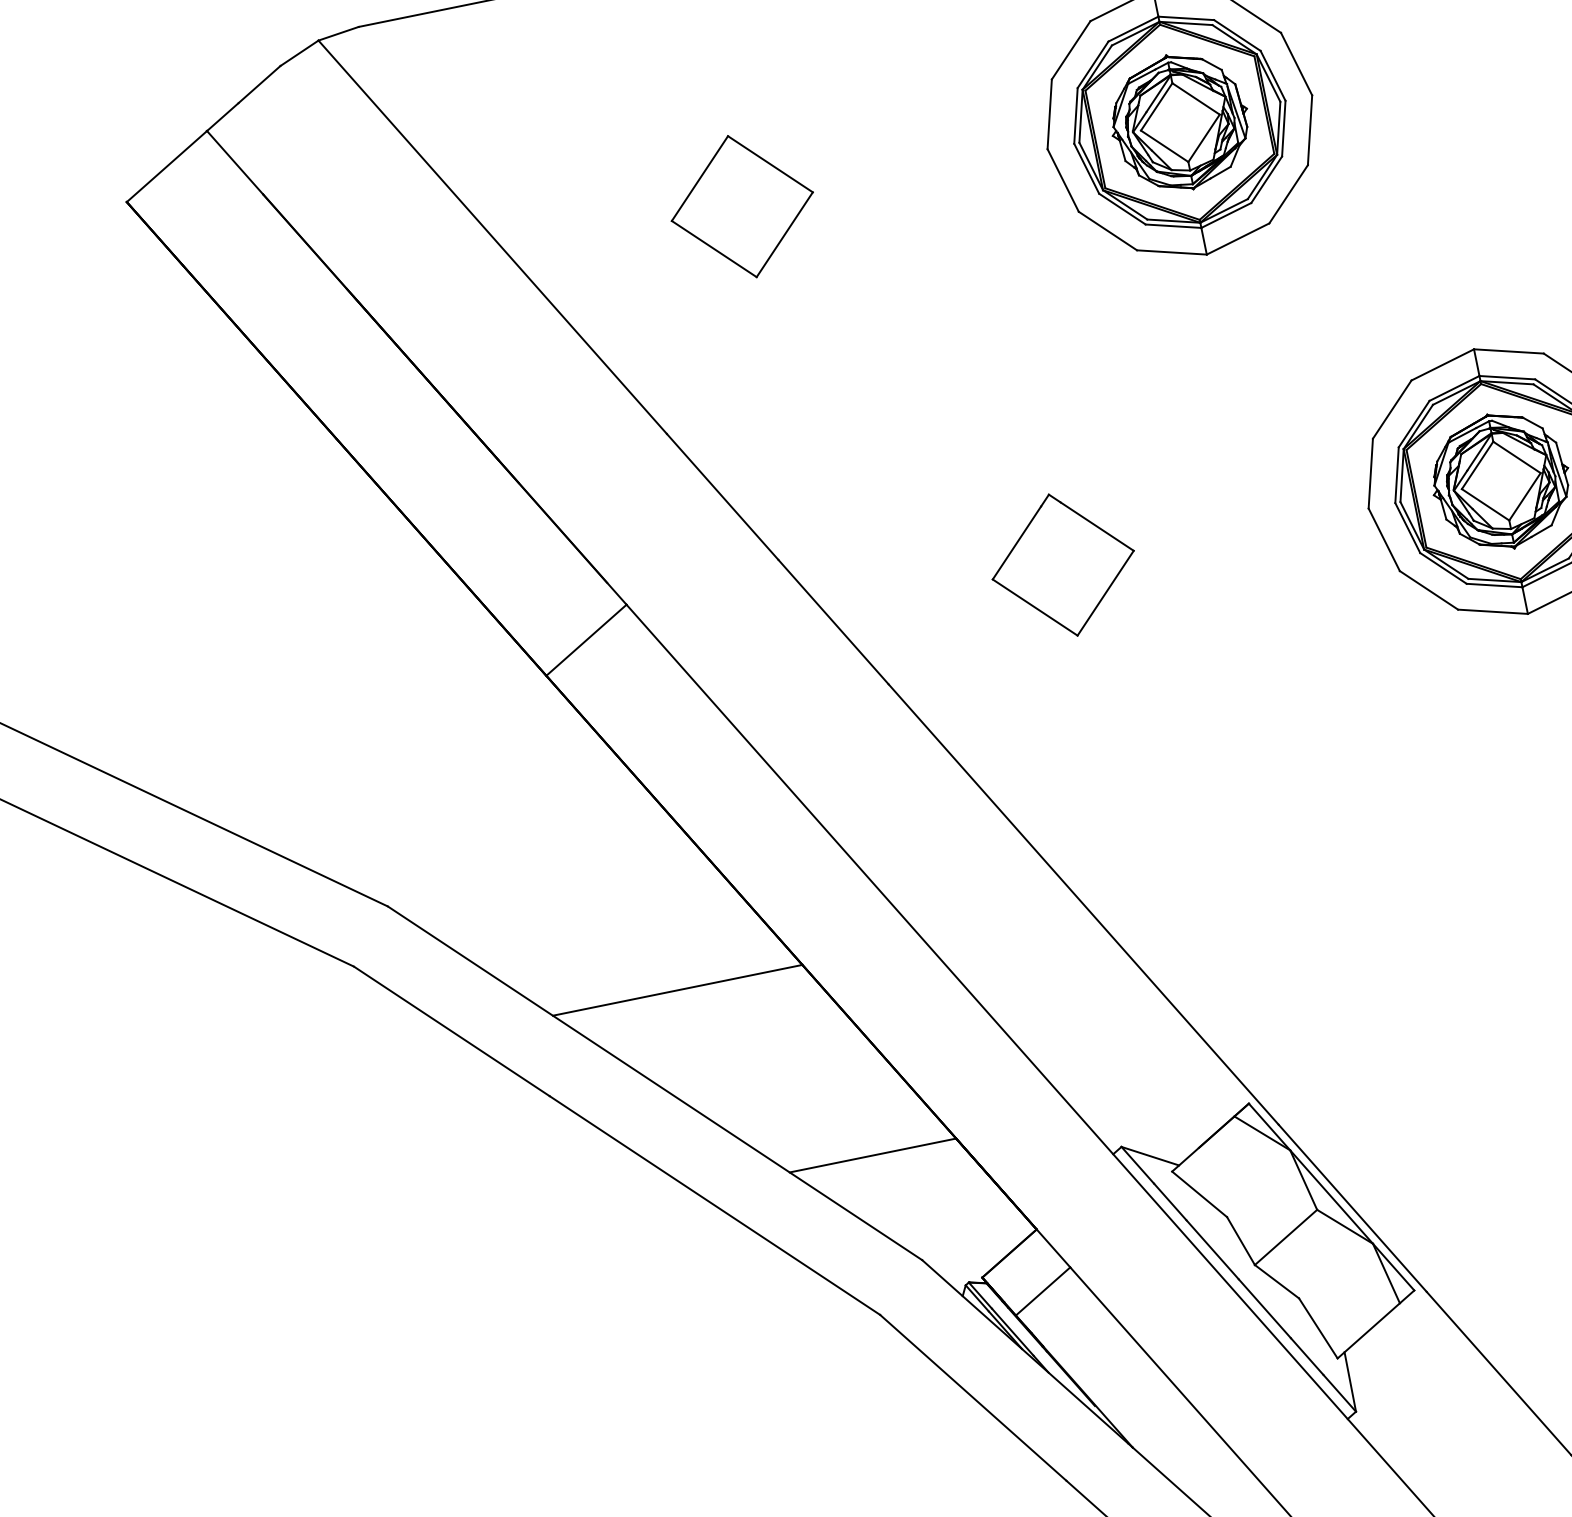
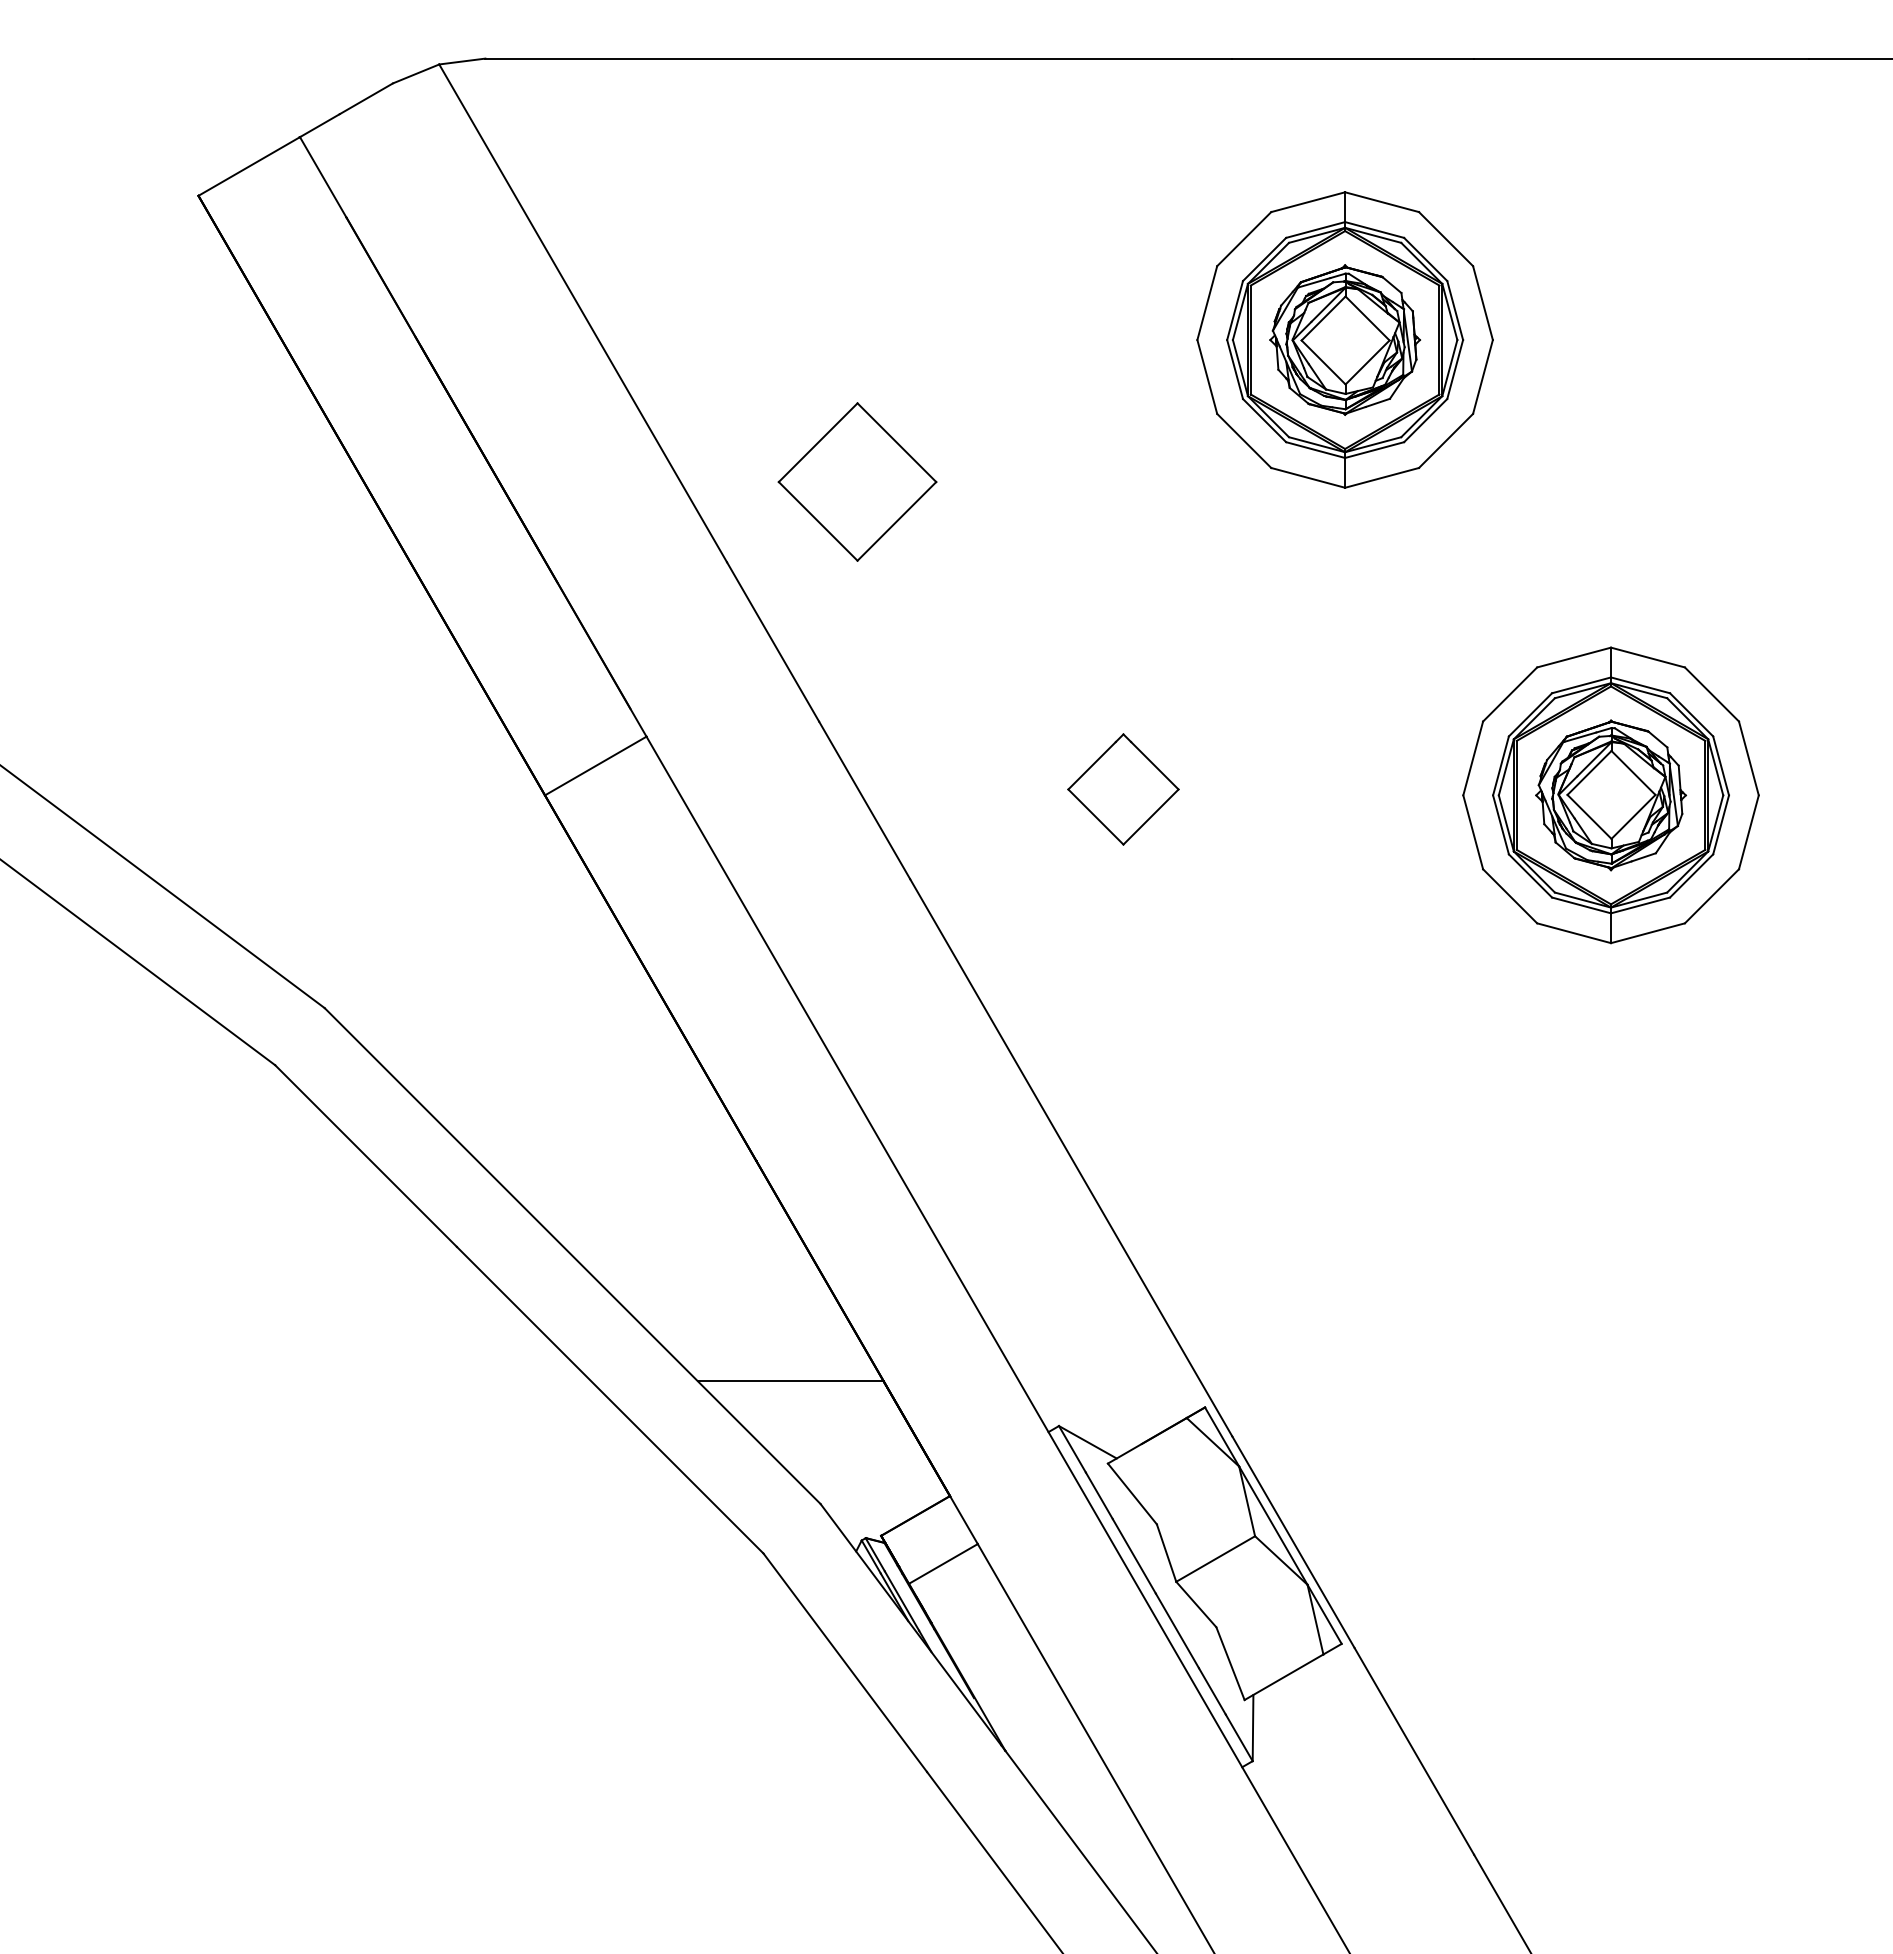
part: (742, 206) -> (857, 481), moved
part: (1063, 565) -> (1123, 789), size x0.7
line: (677, 990) -> (616, 1161), removed

